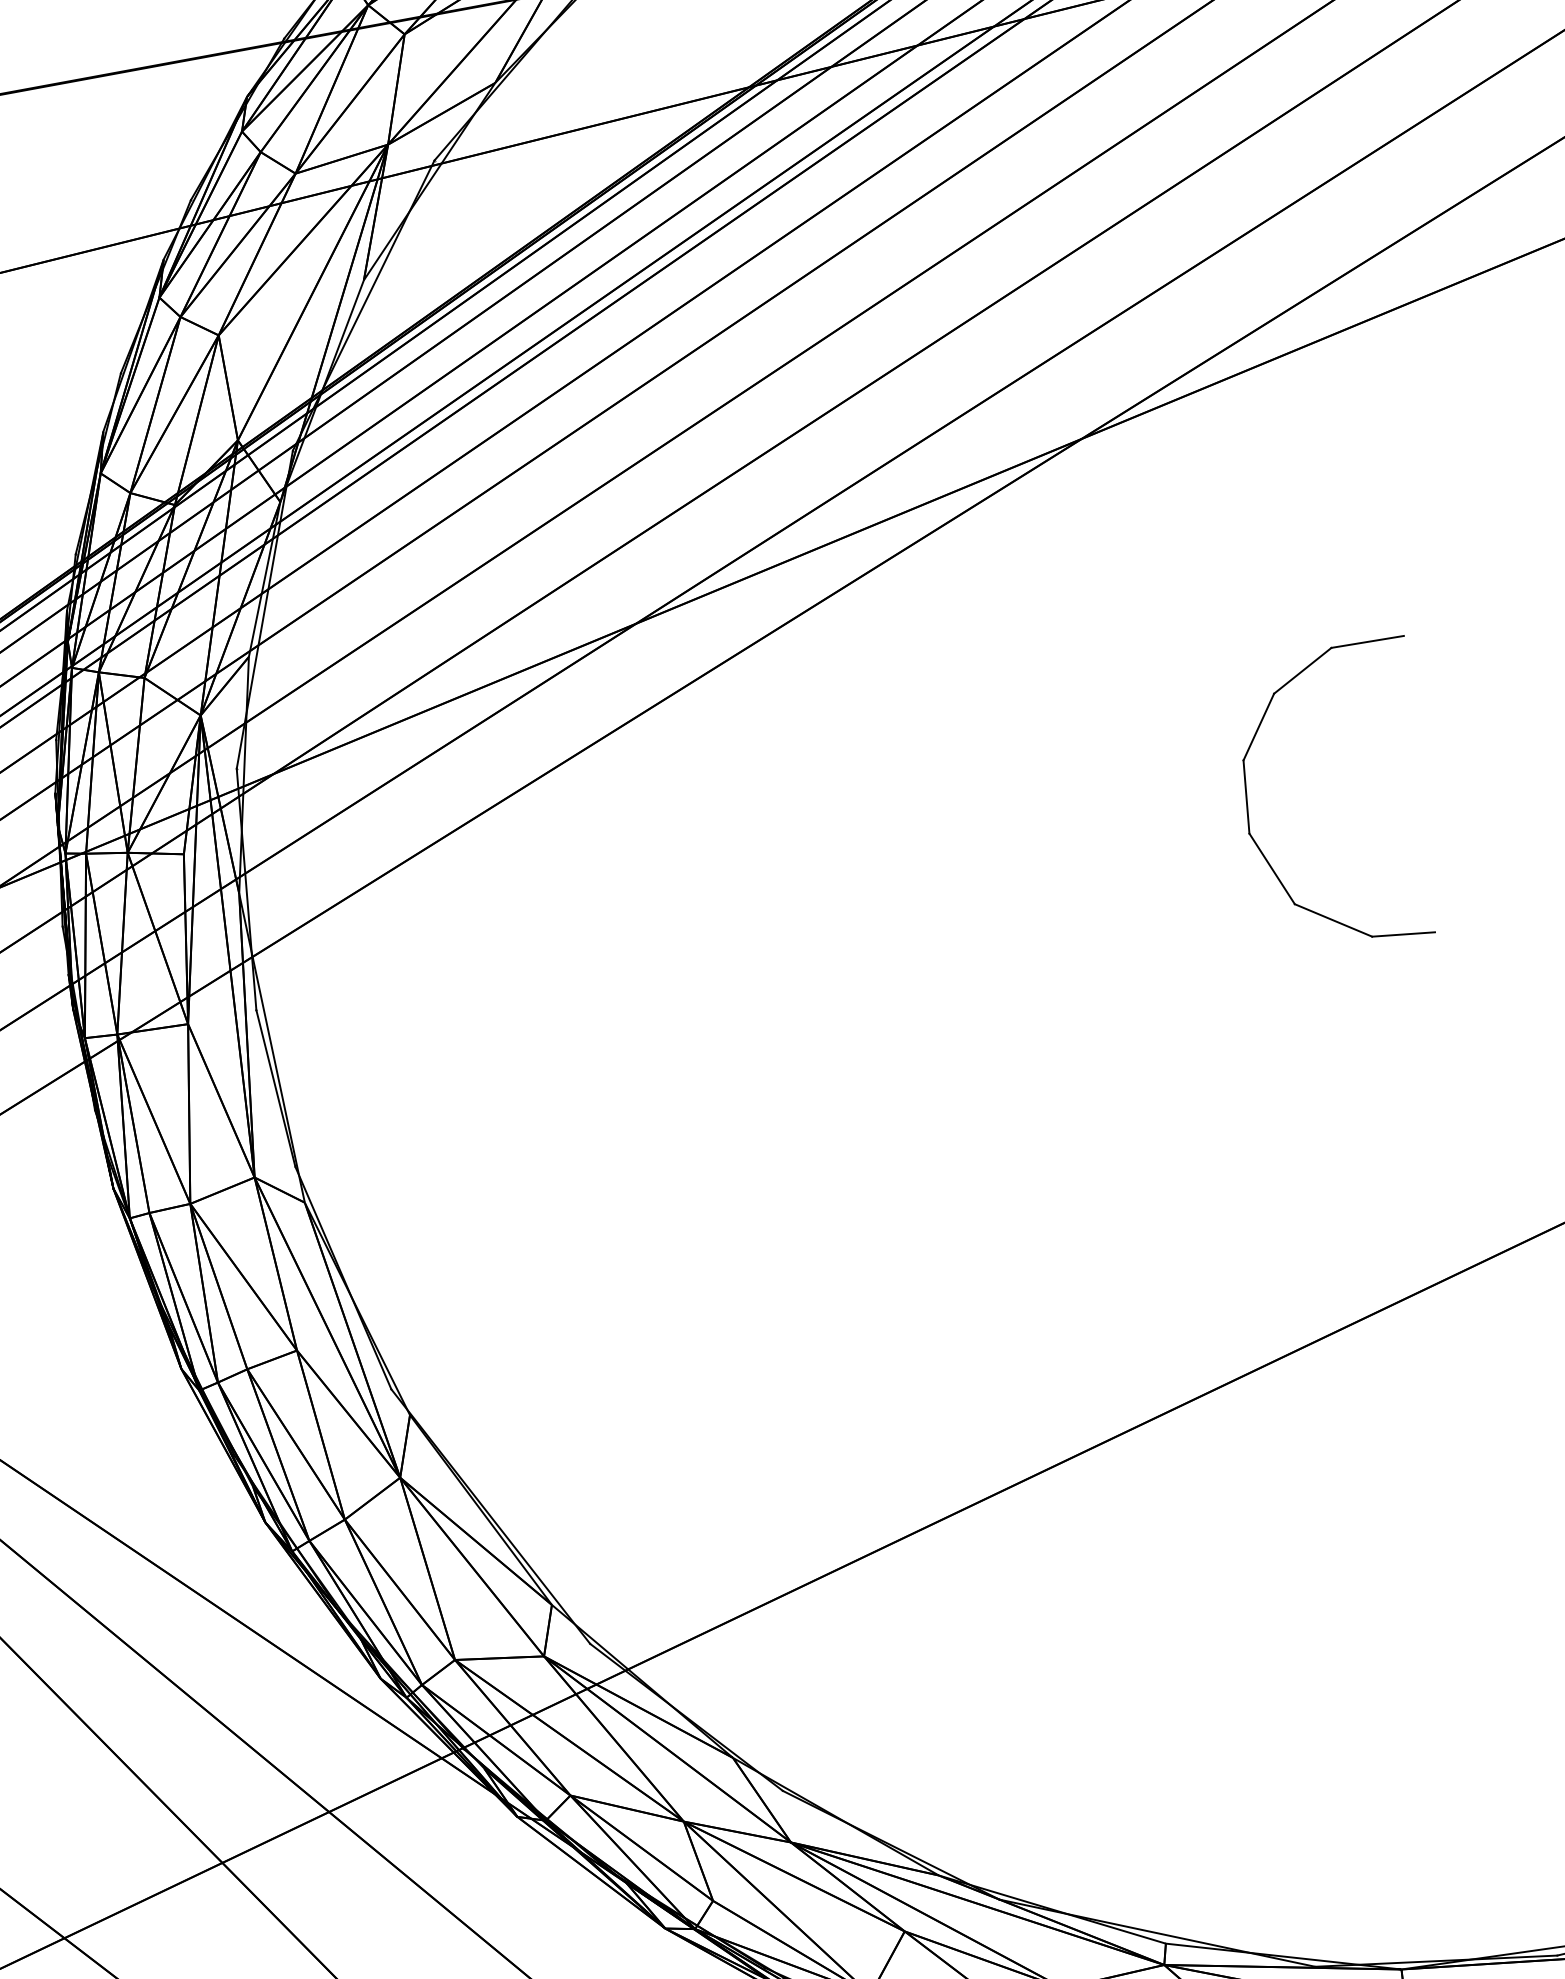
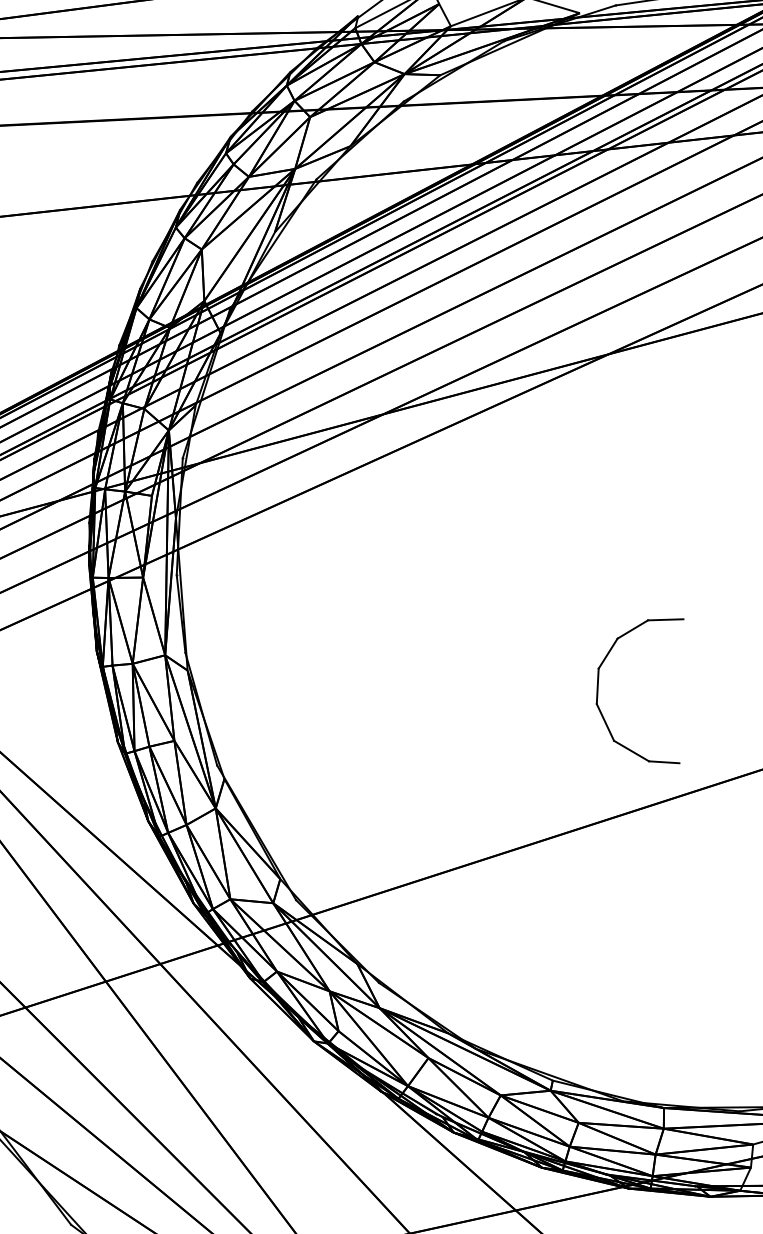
part: (1249, 807) -> (598, 691), moved

